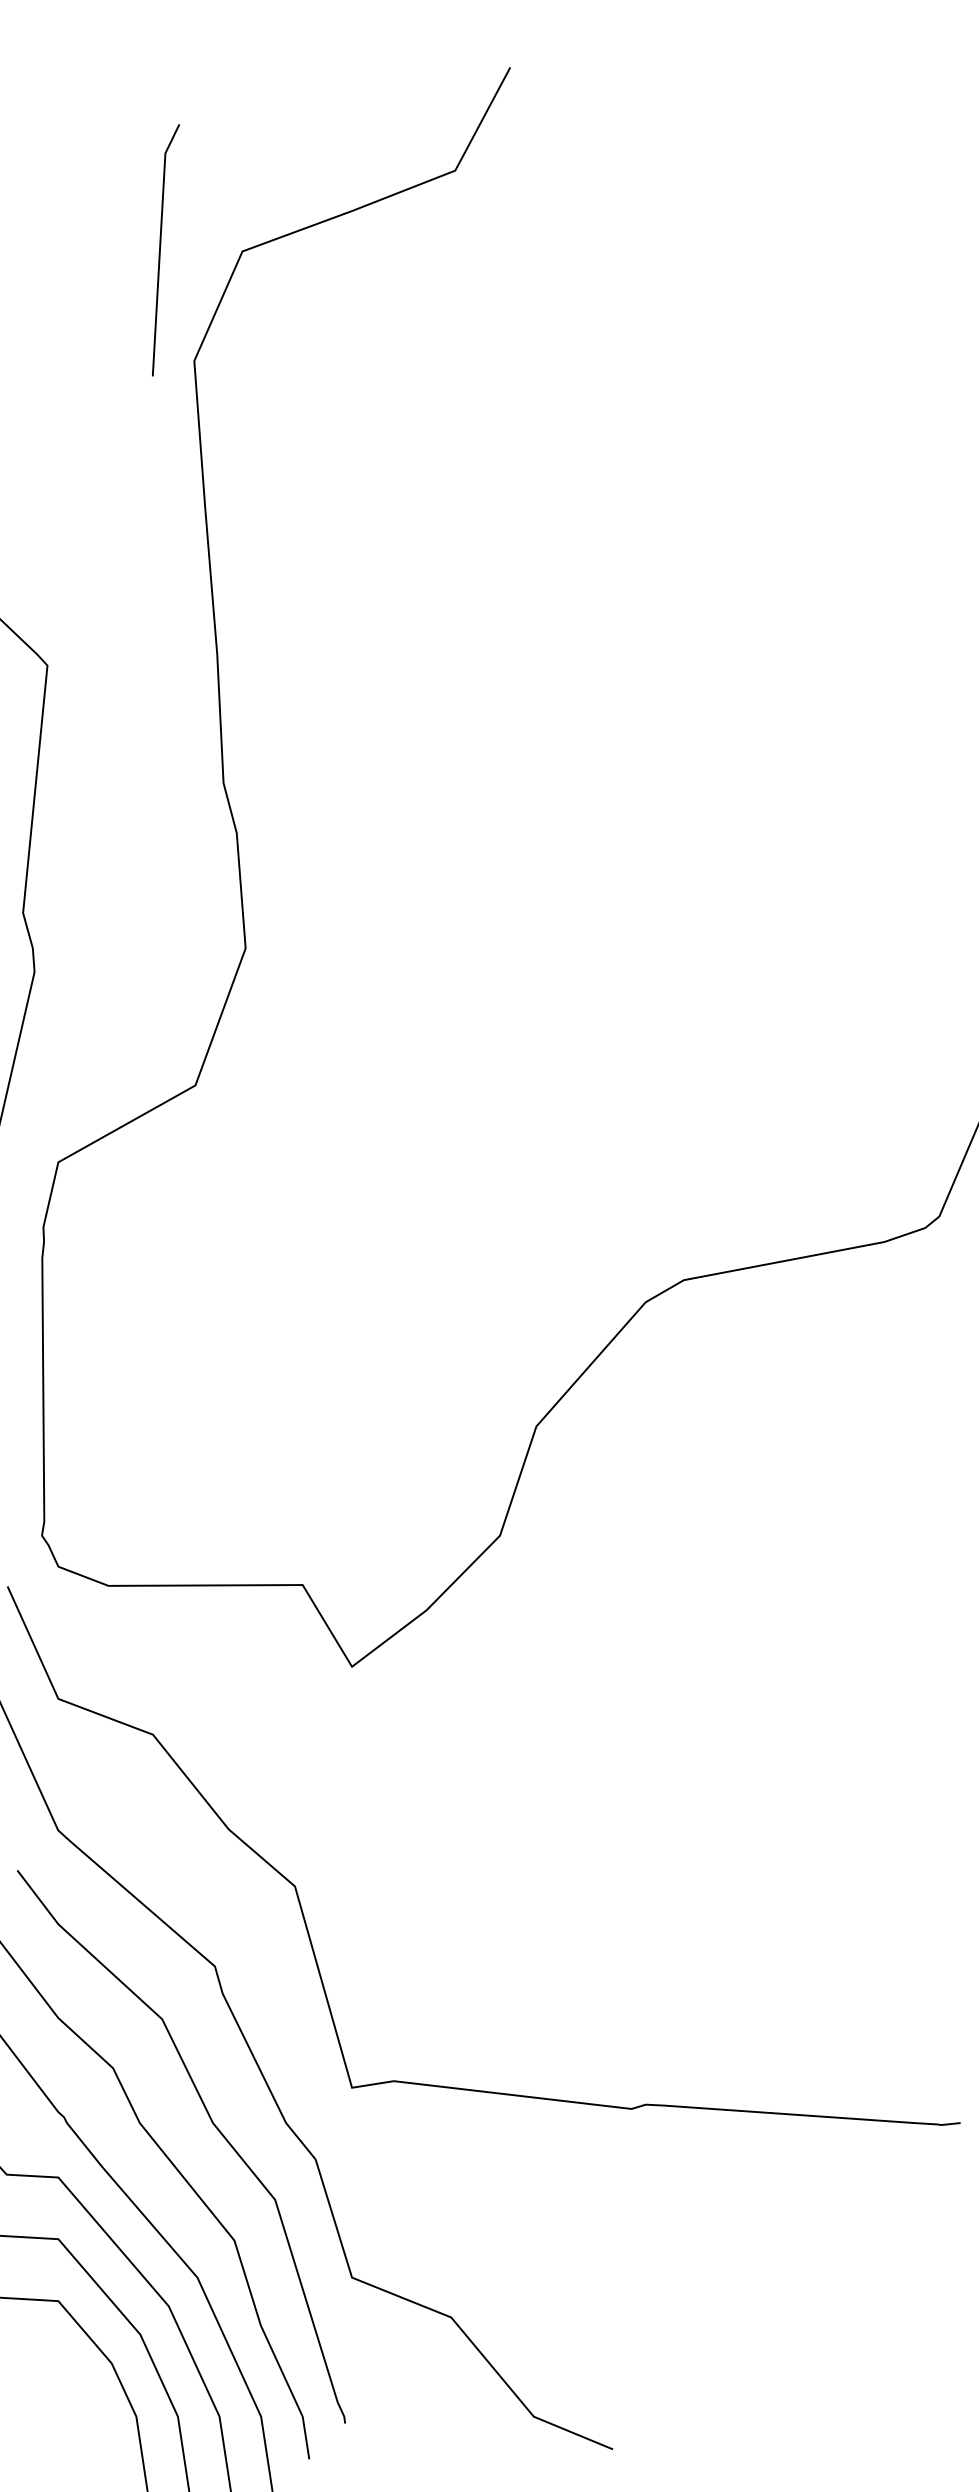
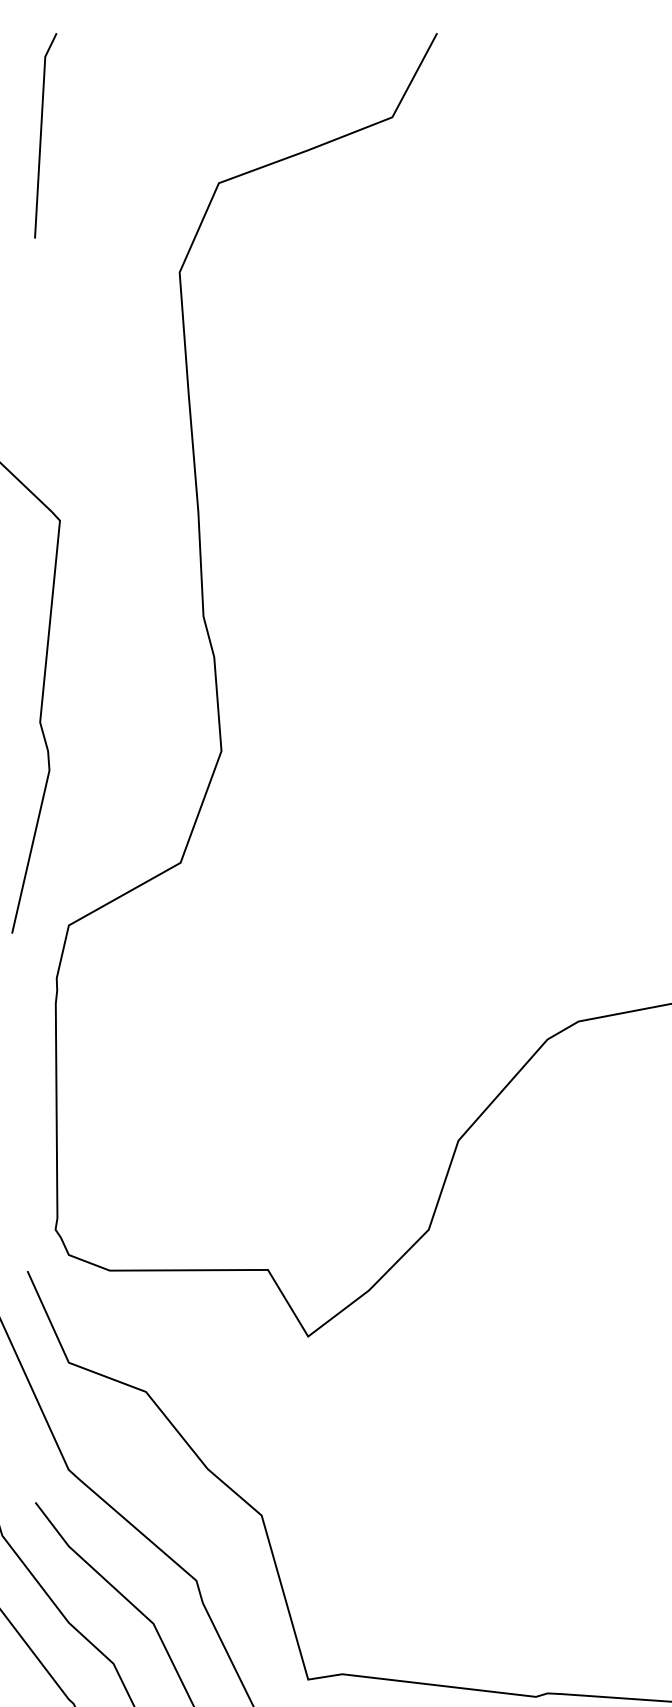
line: (160, 250) -> (41, 135), moved

